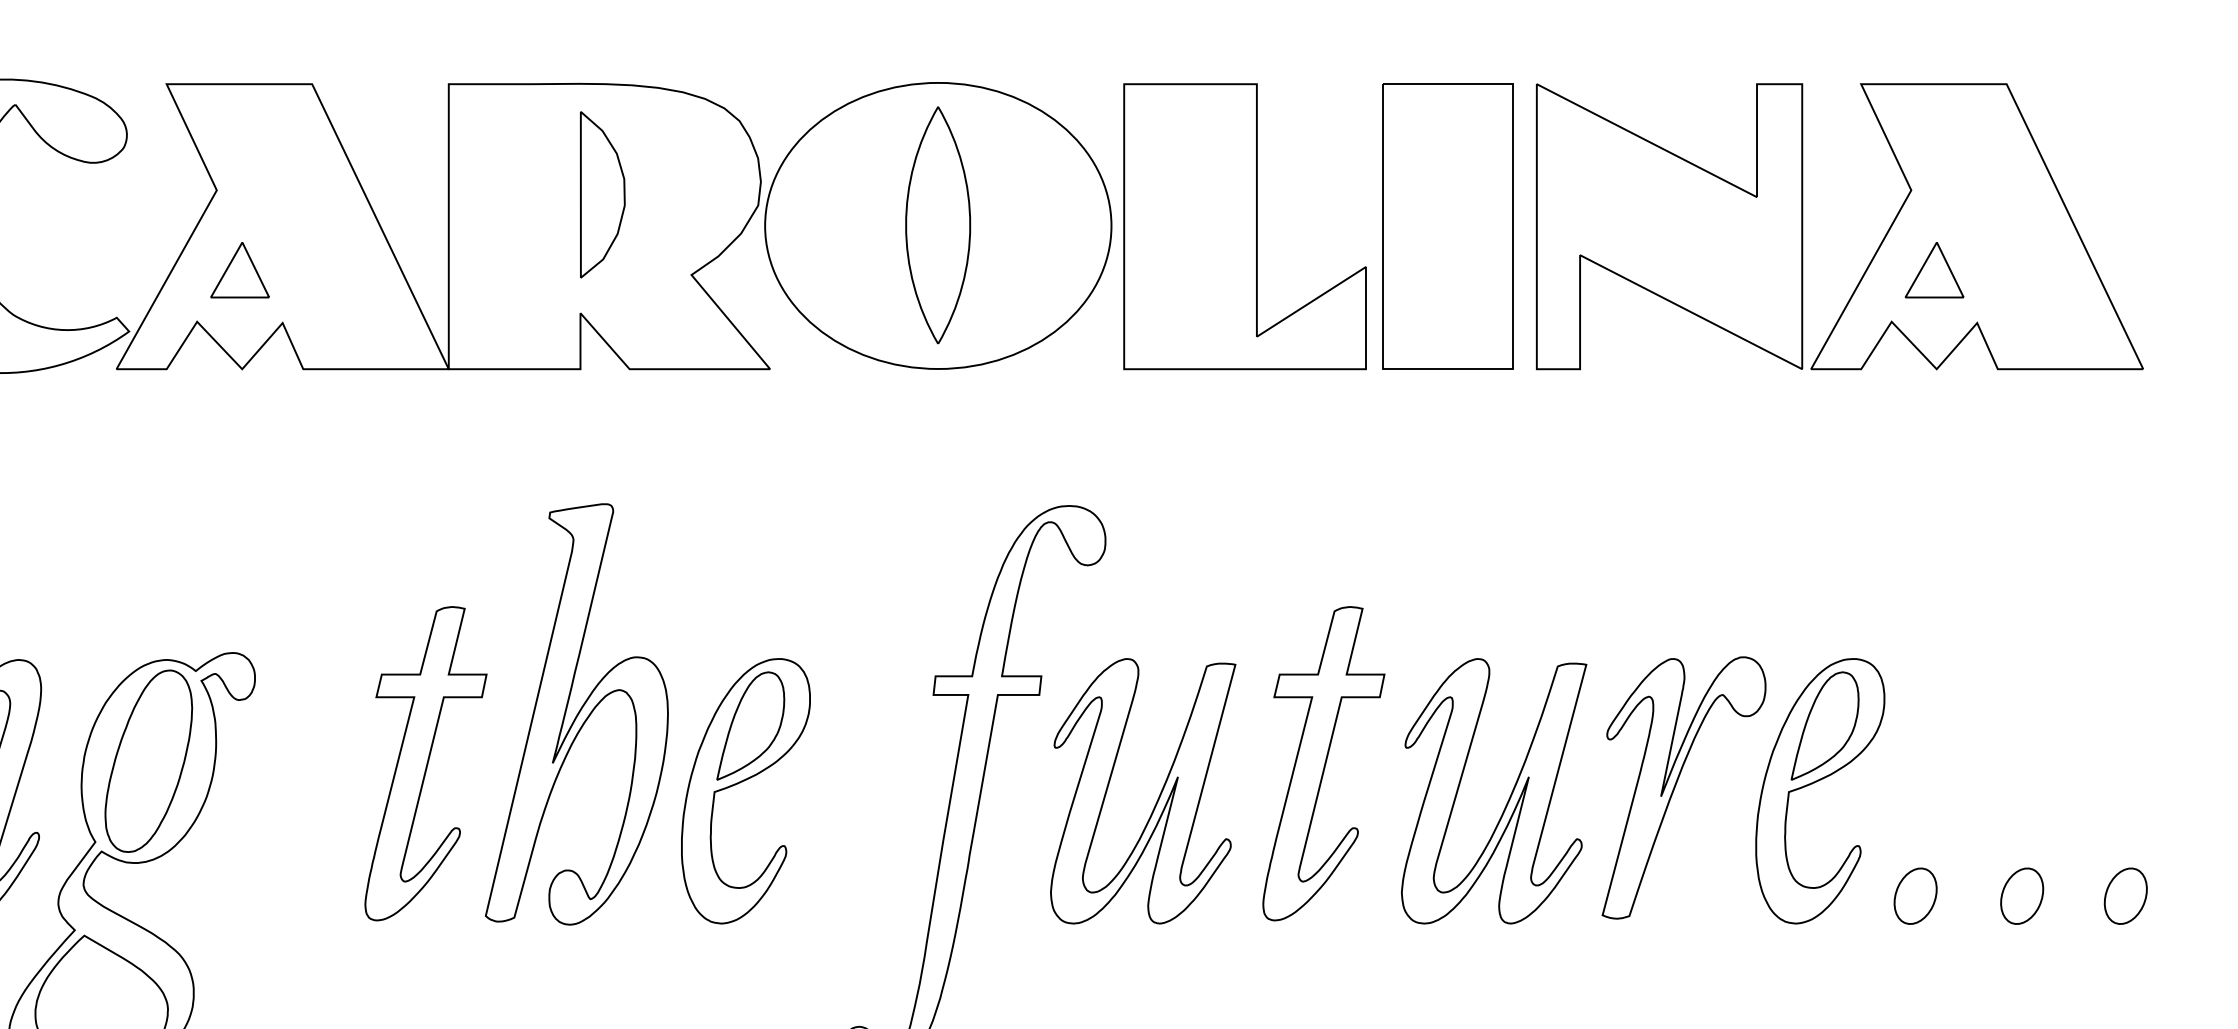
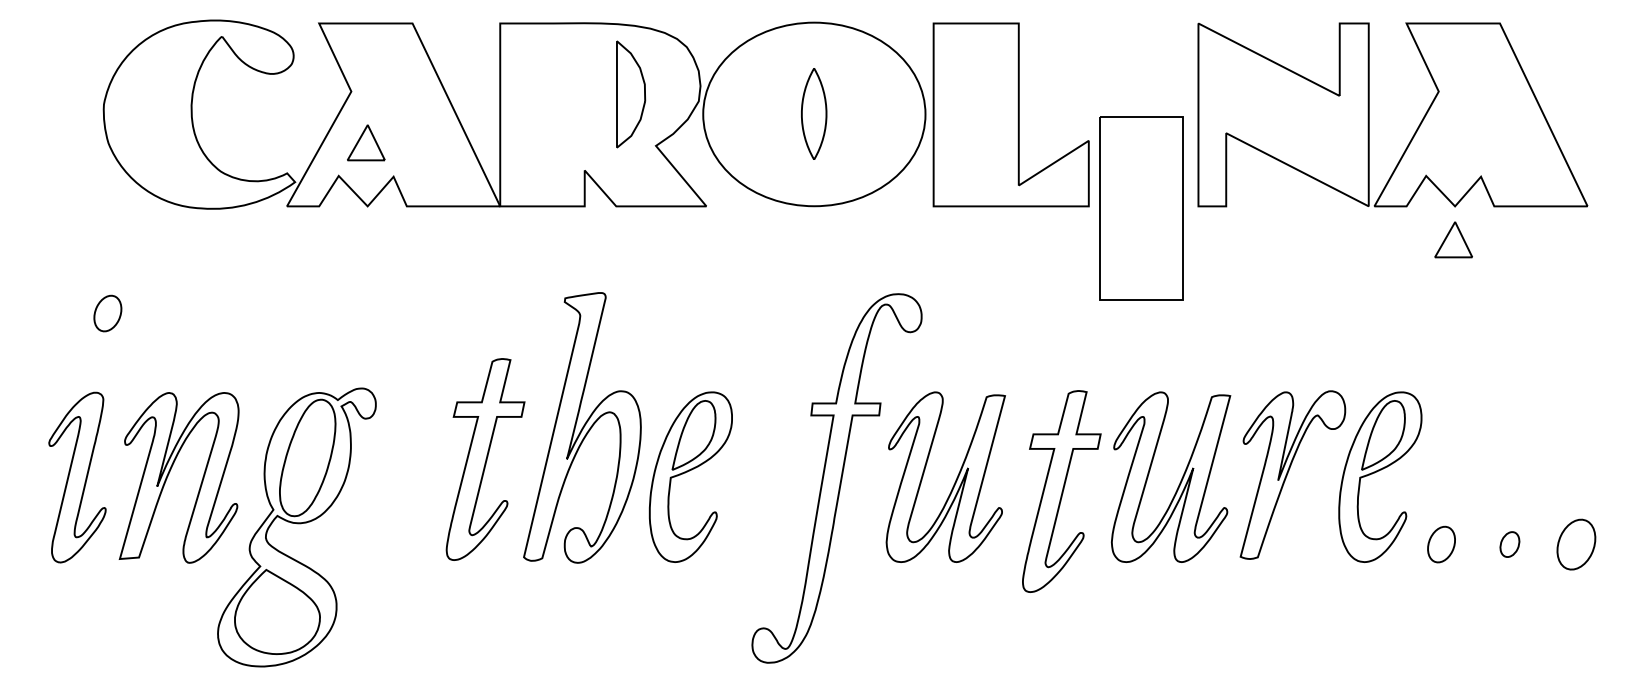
part: (603, 194) -> (631, 94), moved
part: (936, 224) -> (813, 113), size x0.6
part: (1448, 226) -> (1141, 208), moved
part: (1934, 269) -> (1453, 239), moved
part: (1323, 763) -> (1061, 491), moved
part: (2021, 896) -> (1509, 544), size x0.7
part: (2125, 896) -> (1576, 544), size x1.4

